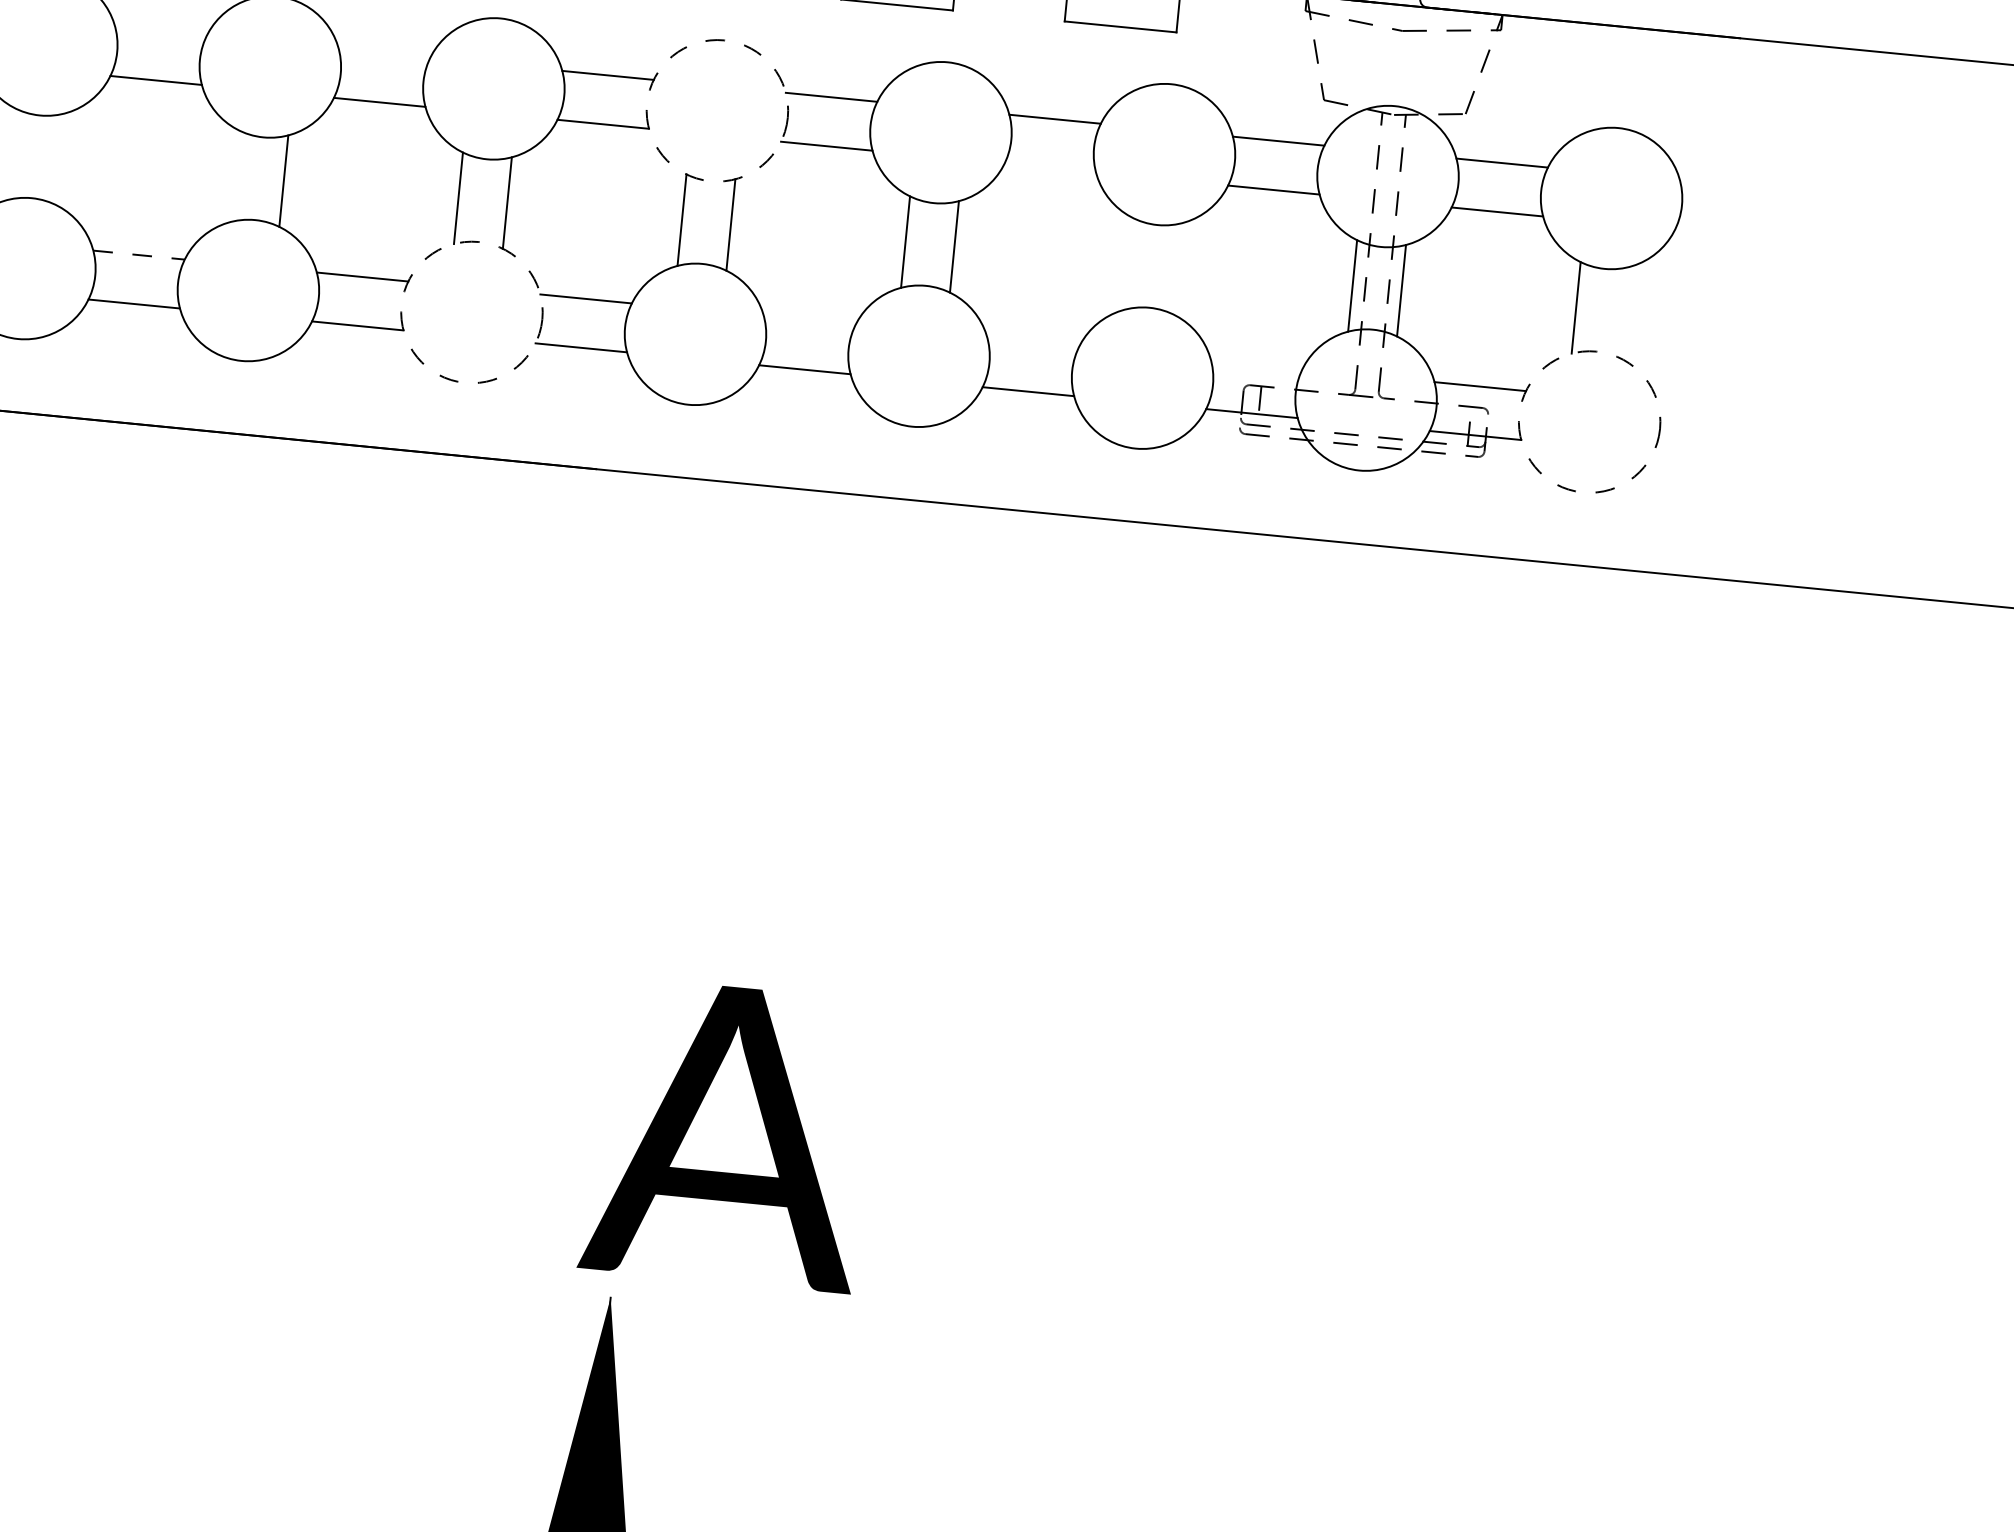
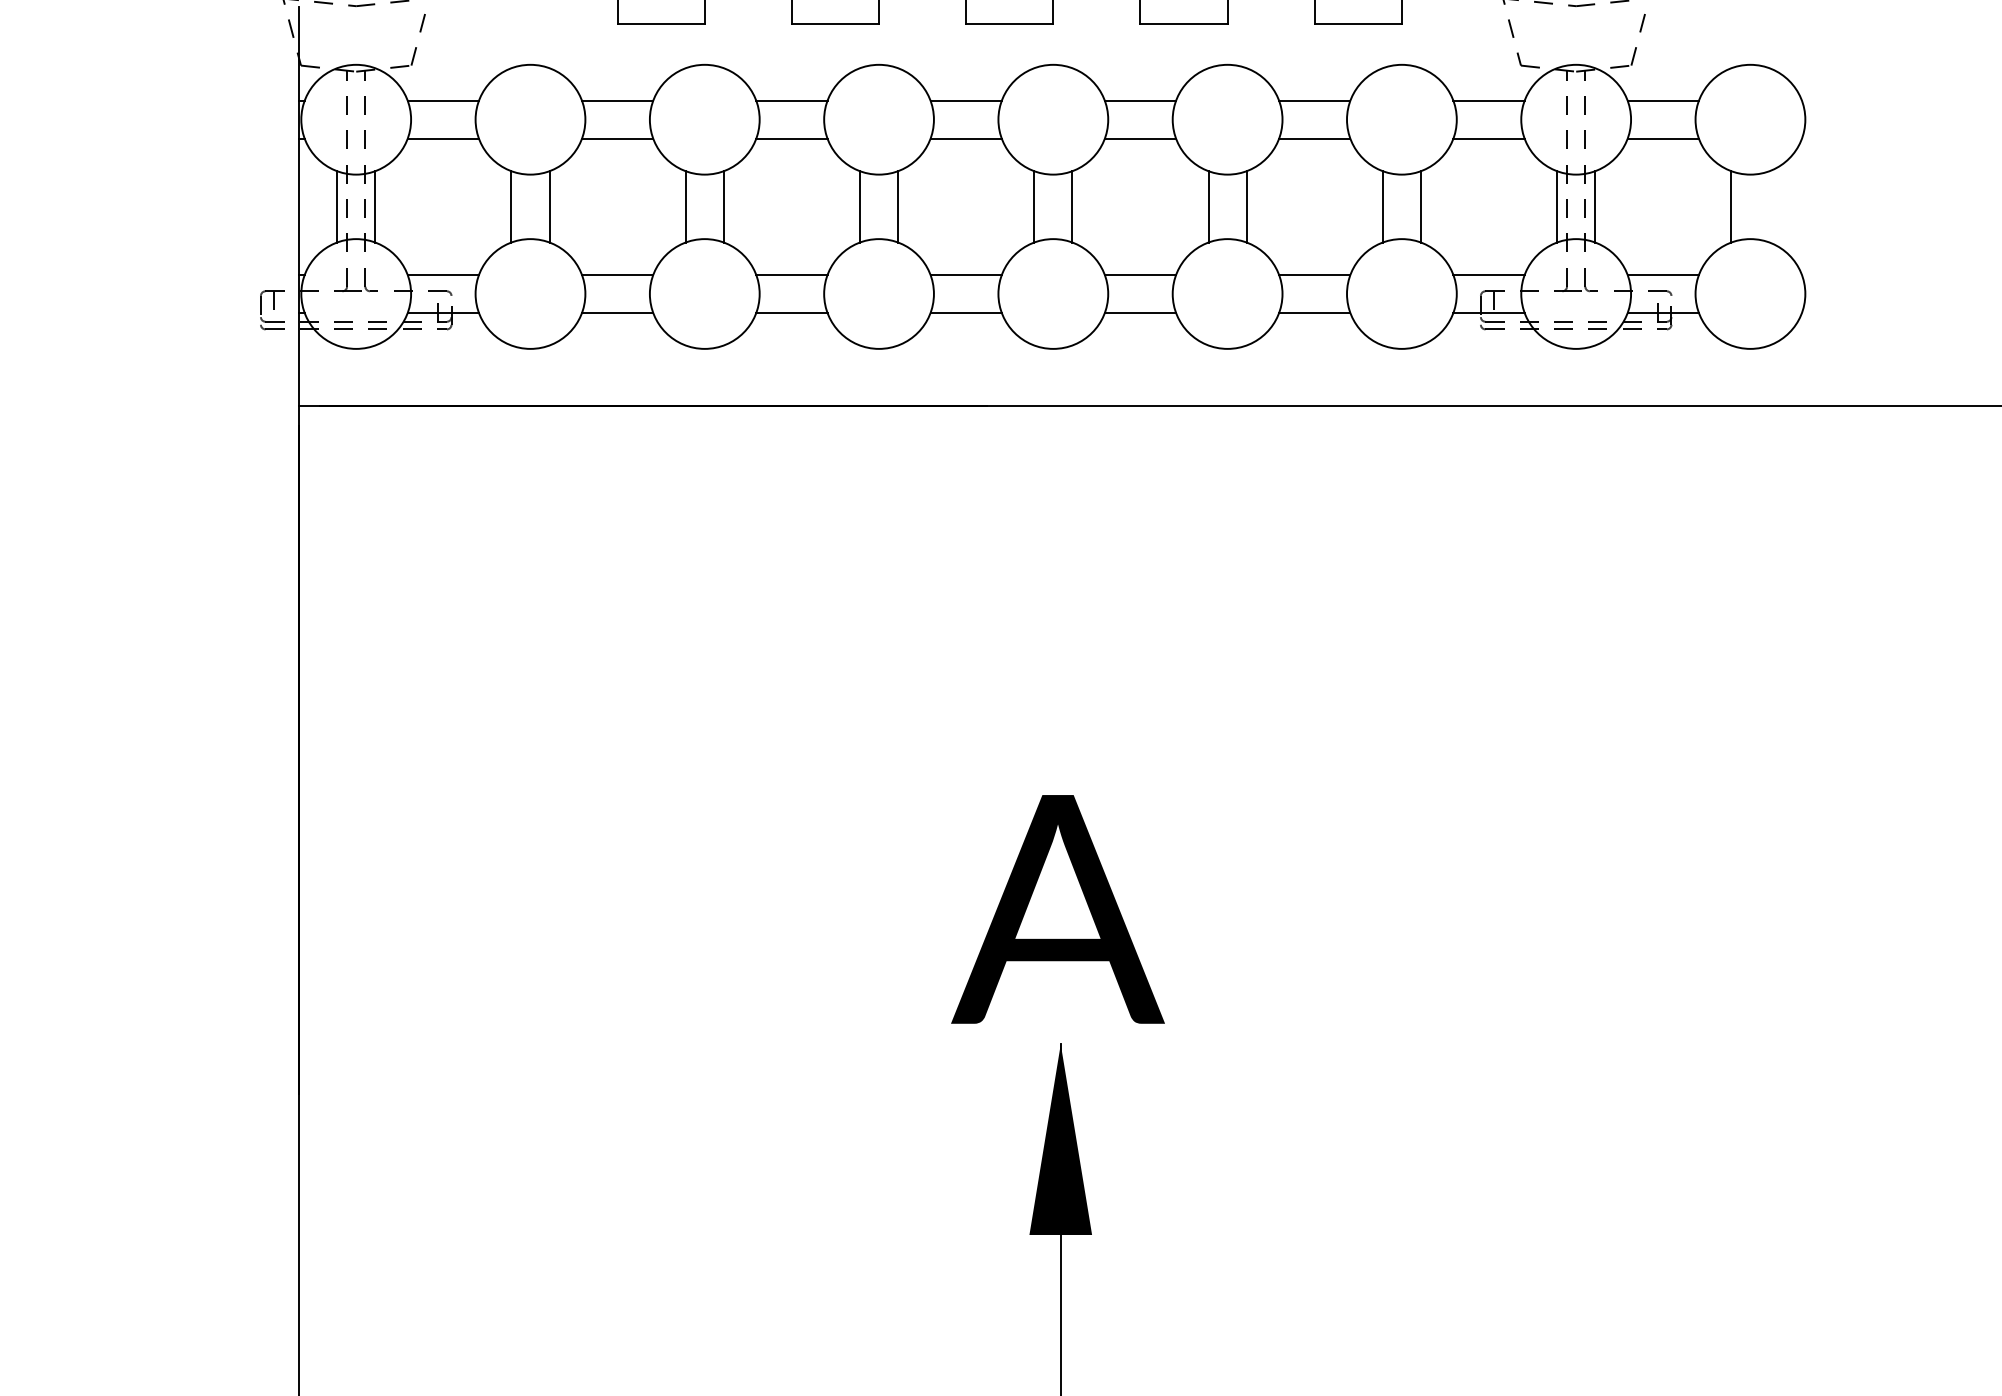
line: (160, 31) -> (617, 100), added
line: (383, 53) -> (791, 100), added
circle: (717, 110) -> (1053, 119), dashed -> solid
line: (11, 153) -> (511, 206), added
line: (60, 158) -> (549, 206), added
line: (1050, 167) -> (1314, 138), added
line: (234, 175) -> (685, 206), added
line: (138, 254) -> (617, 274), dashed -> solid
line: (1128, 263) -> (1382, 206), added
line: (1177, 268) -> (1420, 206), added
circle: (471, 311) -> (878, 293), dashed -> solid
line: (809, 320) -> (1140, 274), added
line: (1032, 342) -> (1314, 274), added
line: (1256, 364) -> (1488, 274), added
circle: (1589, 421) -> (1750, 293), dashed -> solid
text: (727, 1134) -> (1057, 909), moved

